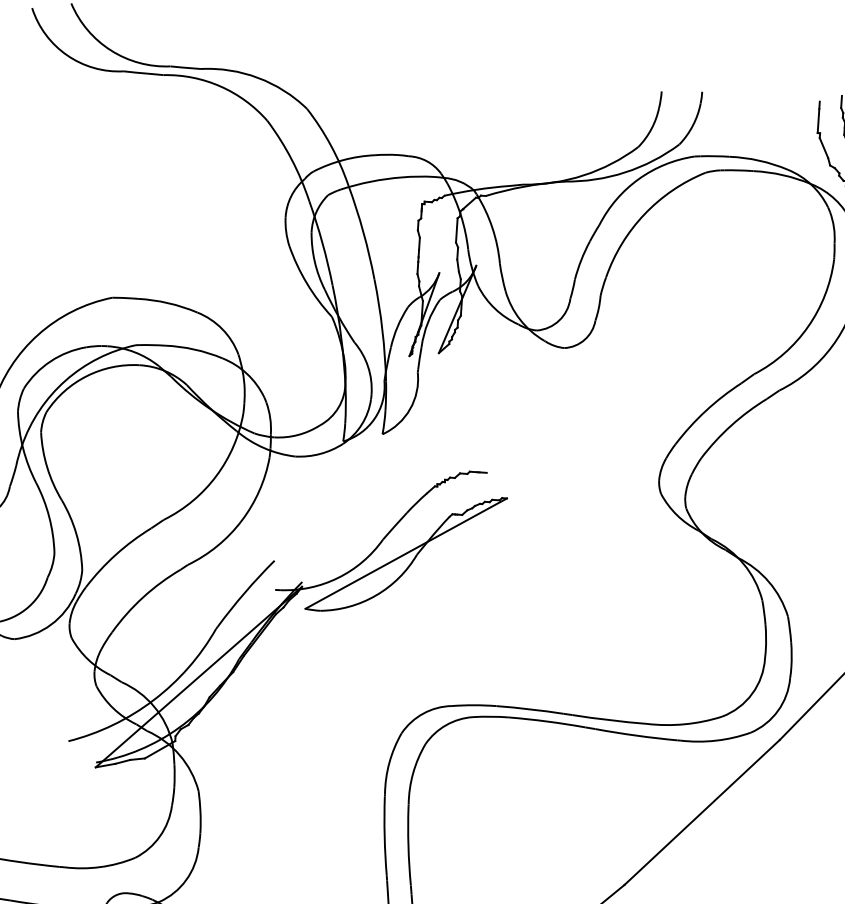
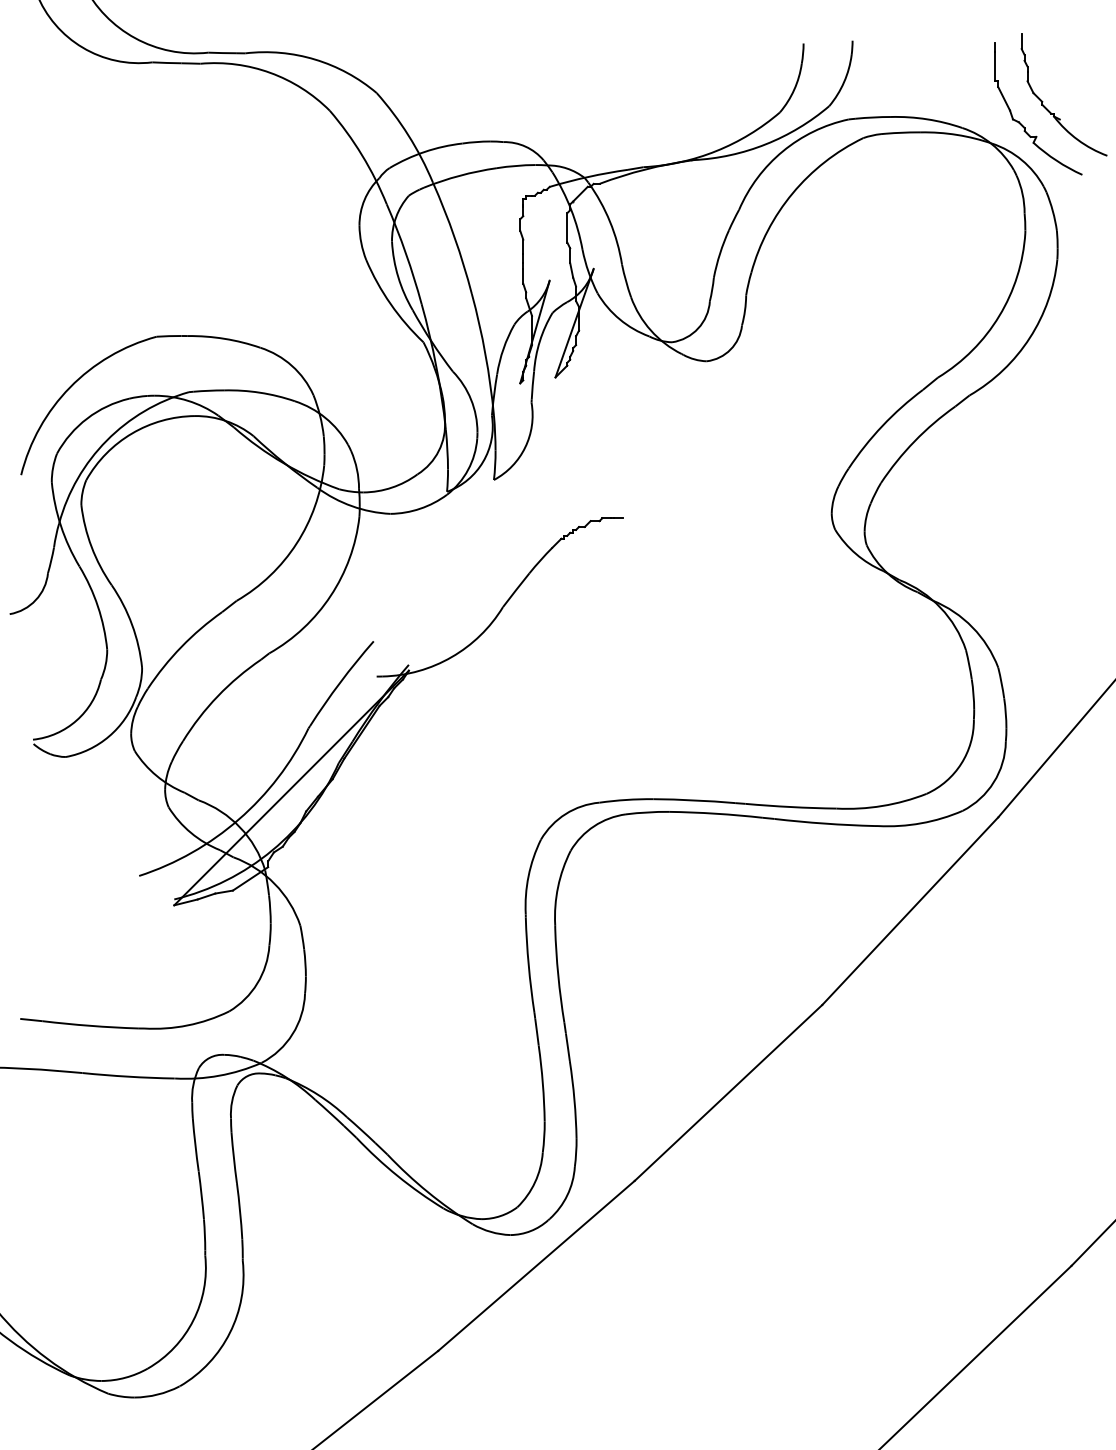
part: (405, 553) -> (531, 622), removed

